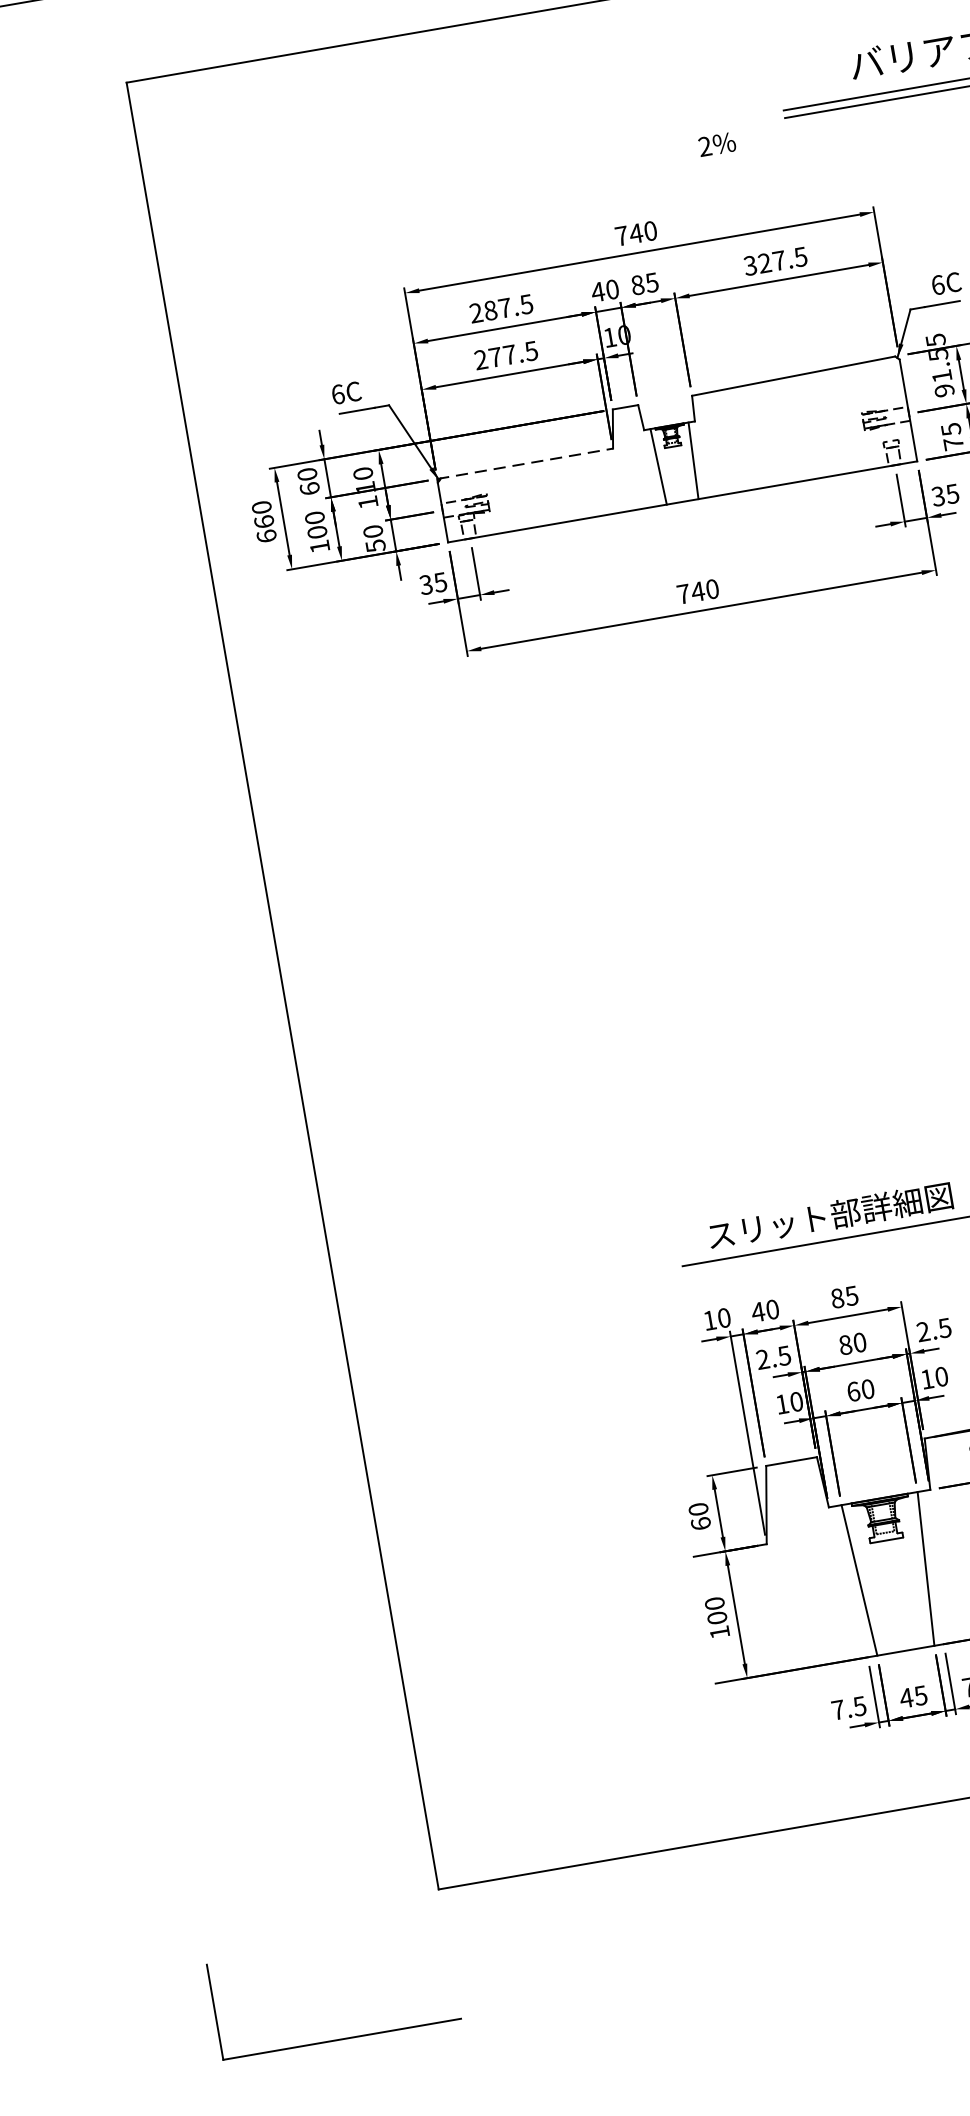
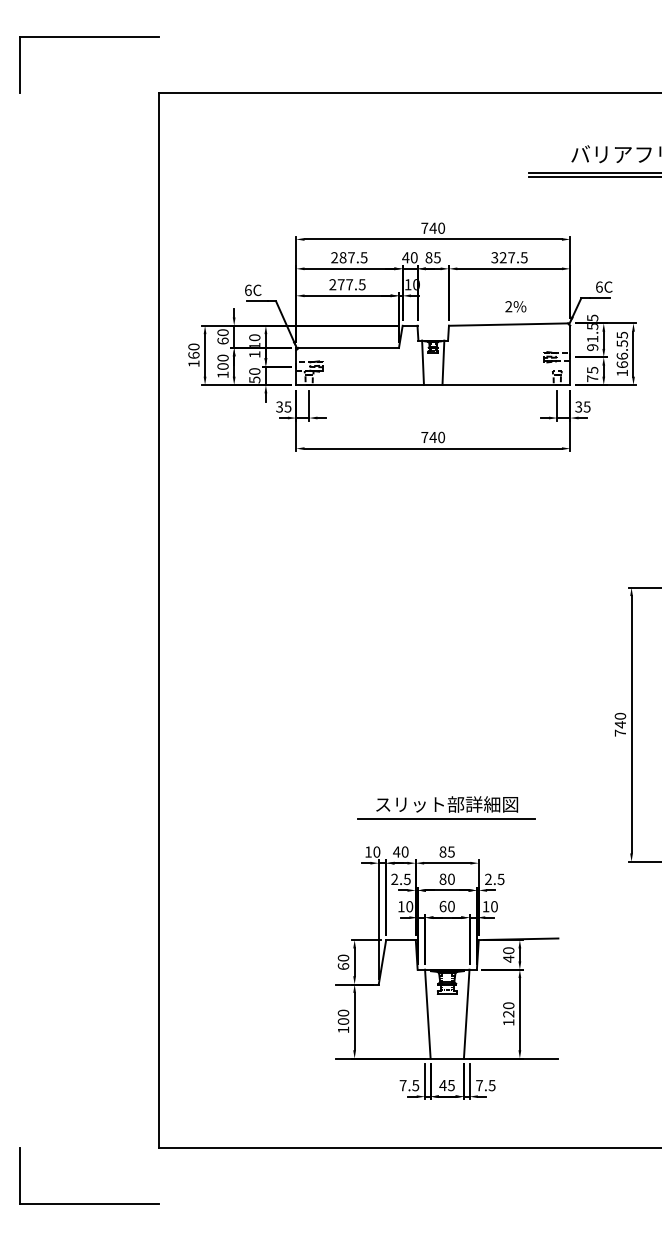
text: (716, 144) -> (515, 306), moved
line: (526, 464) -> (348, 348), dashed -> solid
text: (265, 535) -> (193, 363), 660 -> 160
part: (342, 2038) -> (89, 1203), moved

